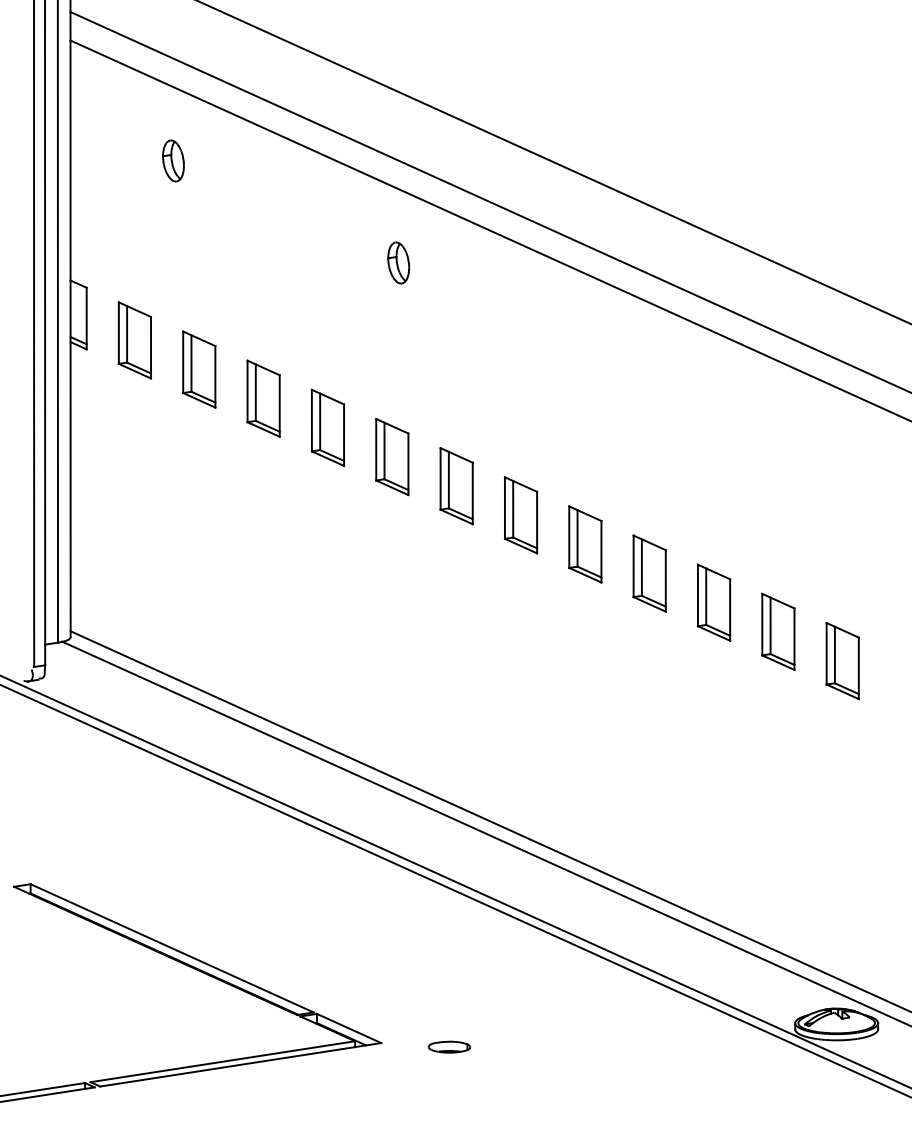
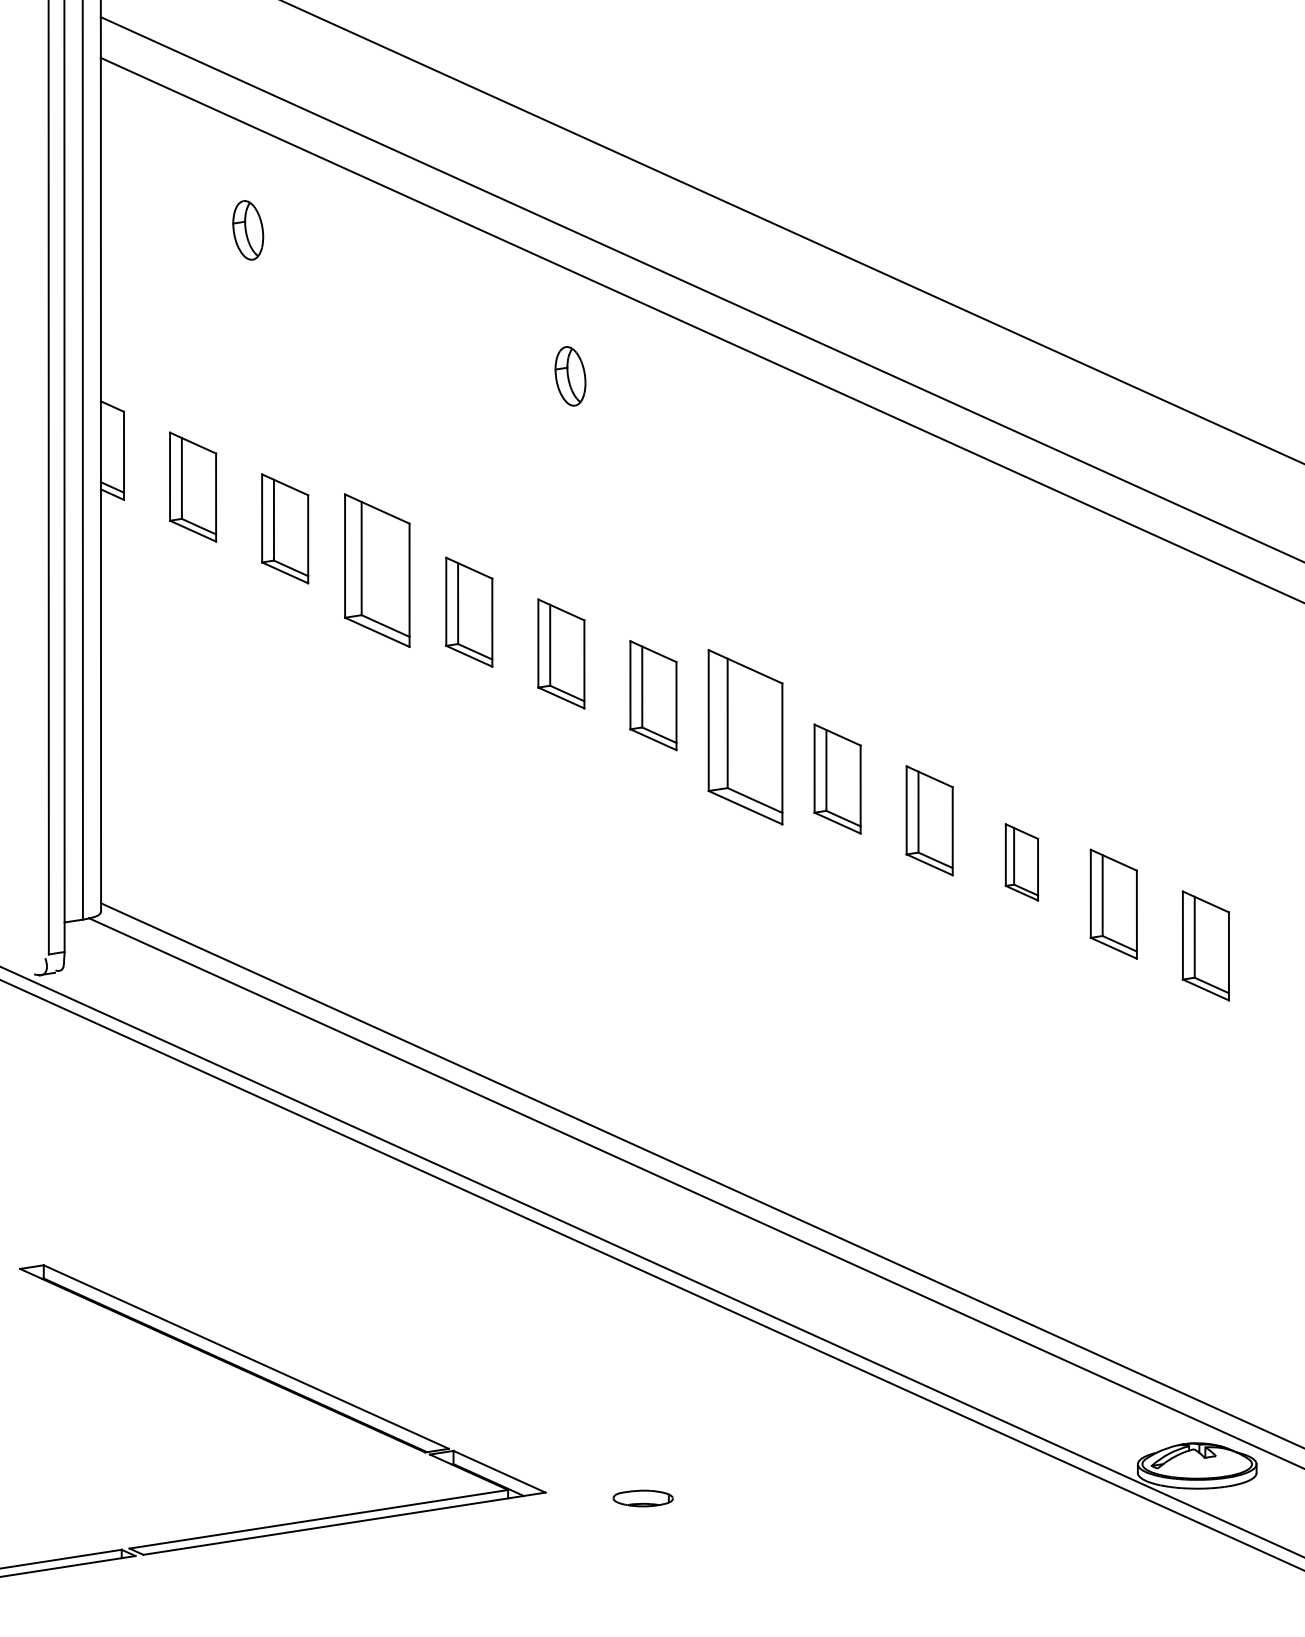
part: (263, 398) -> (377, 570), size x1.4
part: (520, 515) -> (744, 737), size x1.6
part: (714, 602) -> (1022, 862), size x0.7

